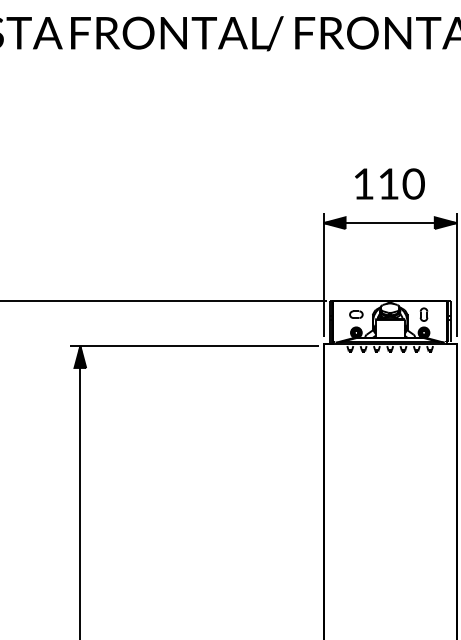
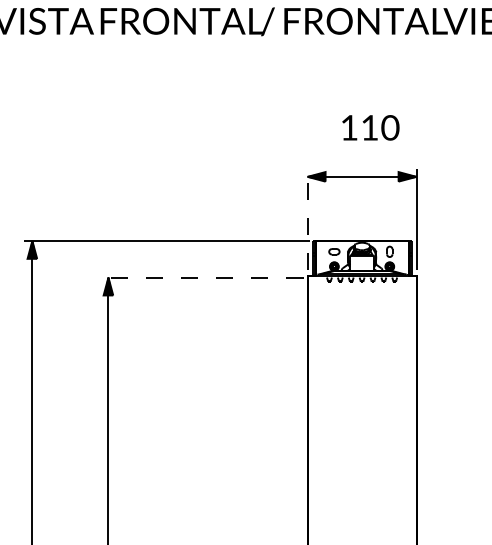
text: (389, 183) -> (370, 127), moved
line: (323, 275) -> (307, 219), solid -> dashed
line: (194, 346) -> (201, 277), solid -> dashed

